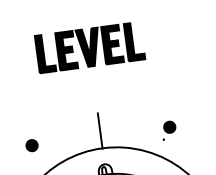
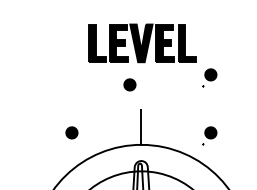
part: (161, 72) -> (209, 77), added
part: (82, 90) -> (129, 84), added

